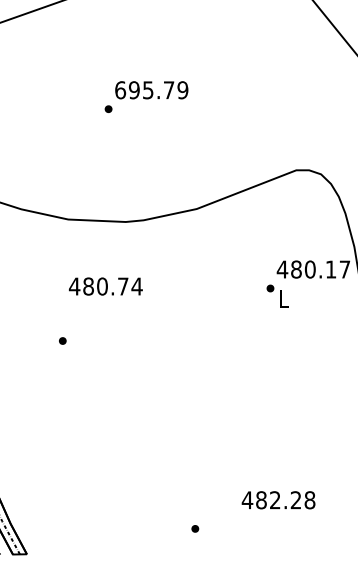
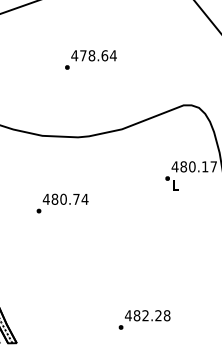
text: (150, 89) -> (93, 55), 695.79 -> 478.64
text: (105, 285) -> (65, 198), moved
text: (278, 499) -> (147, 315), moved

